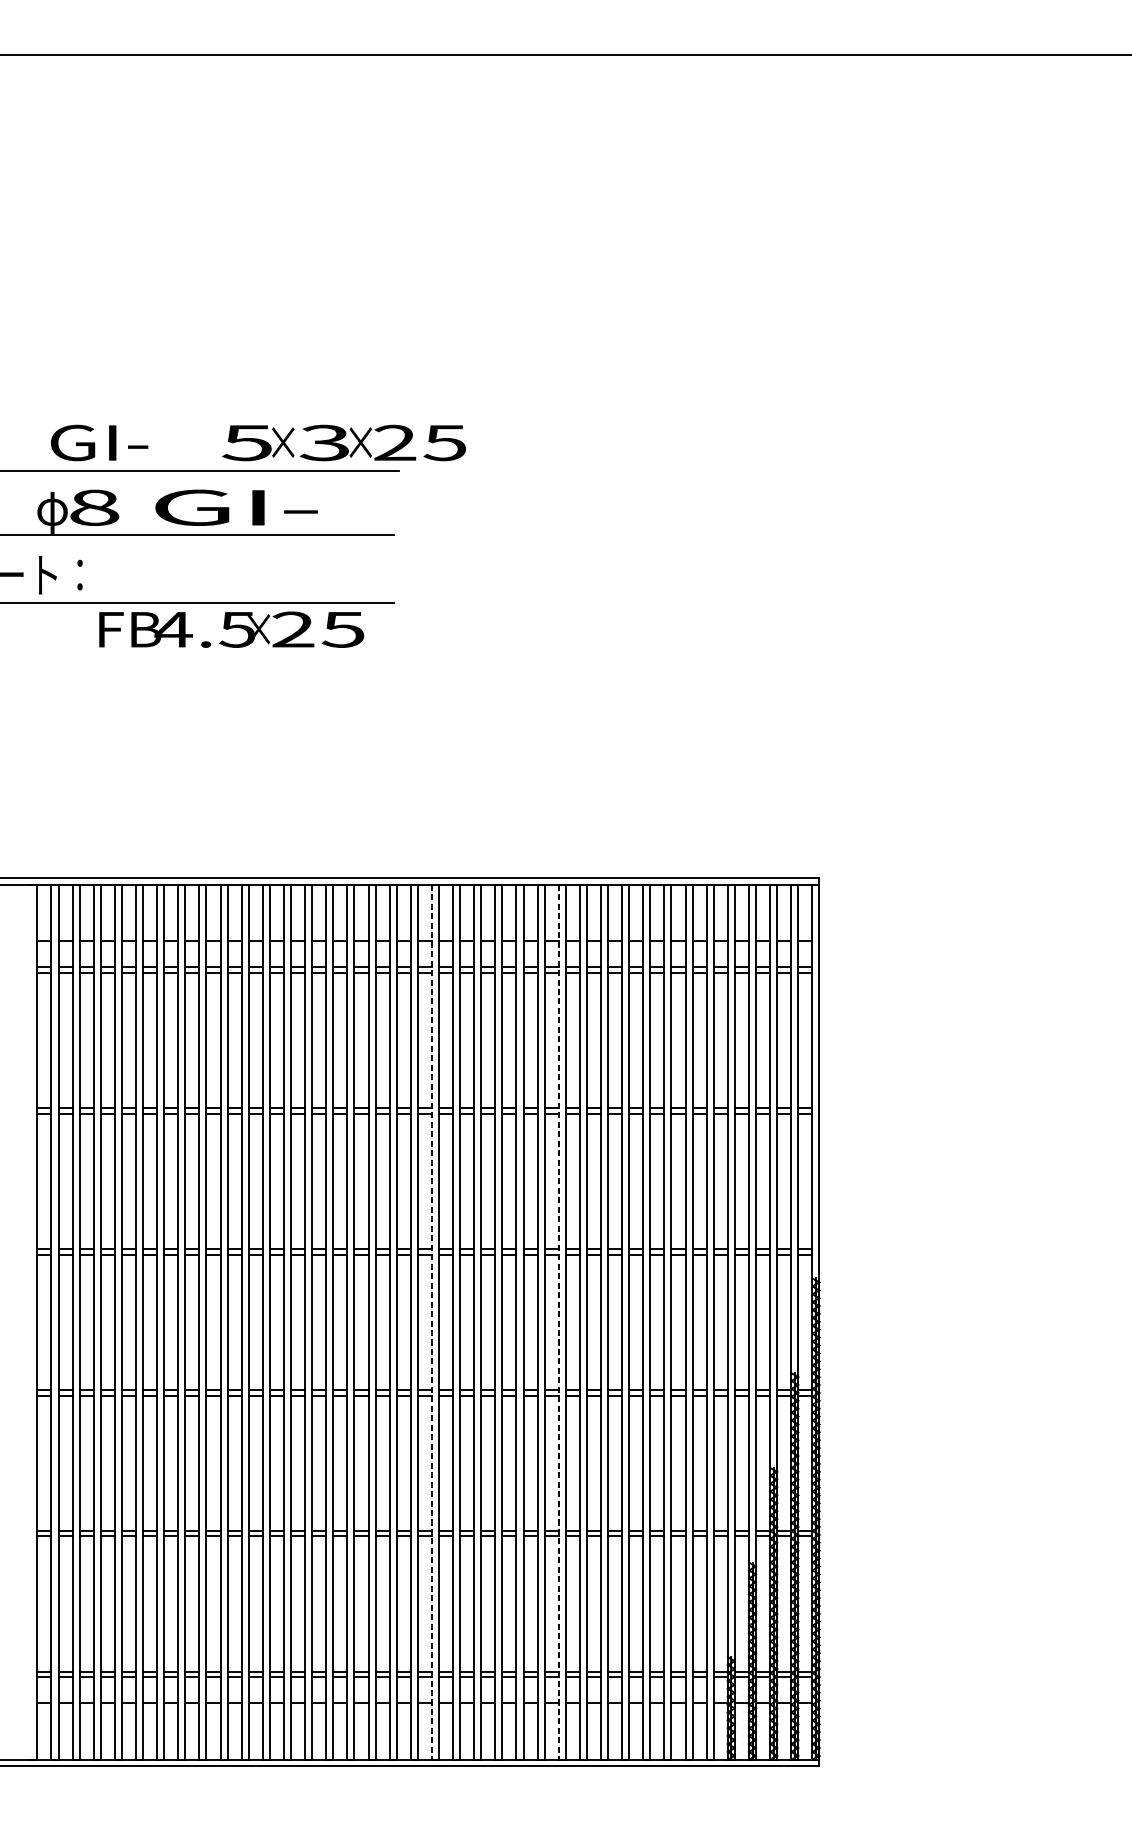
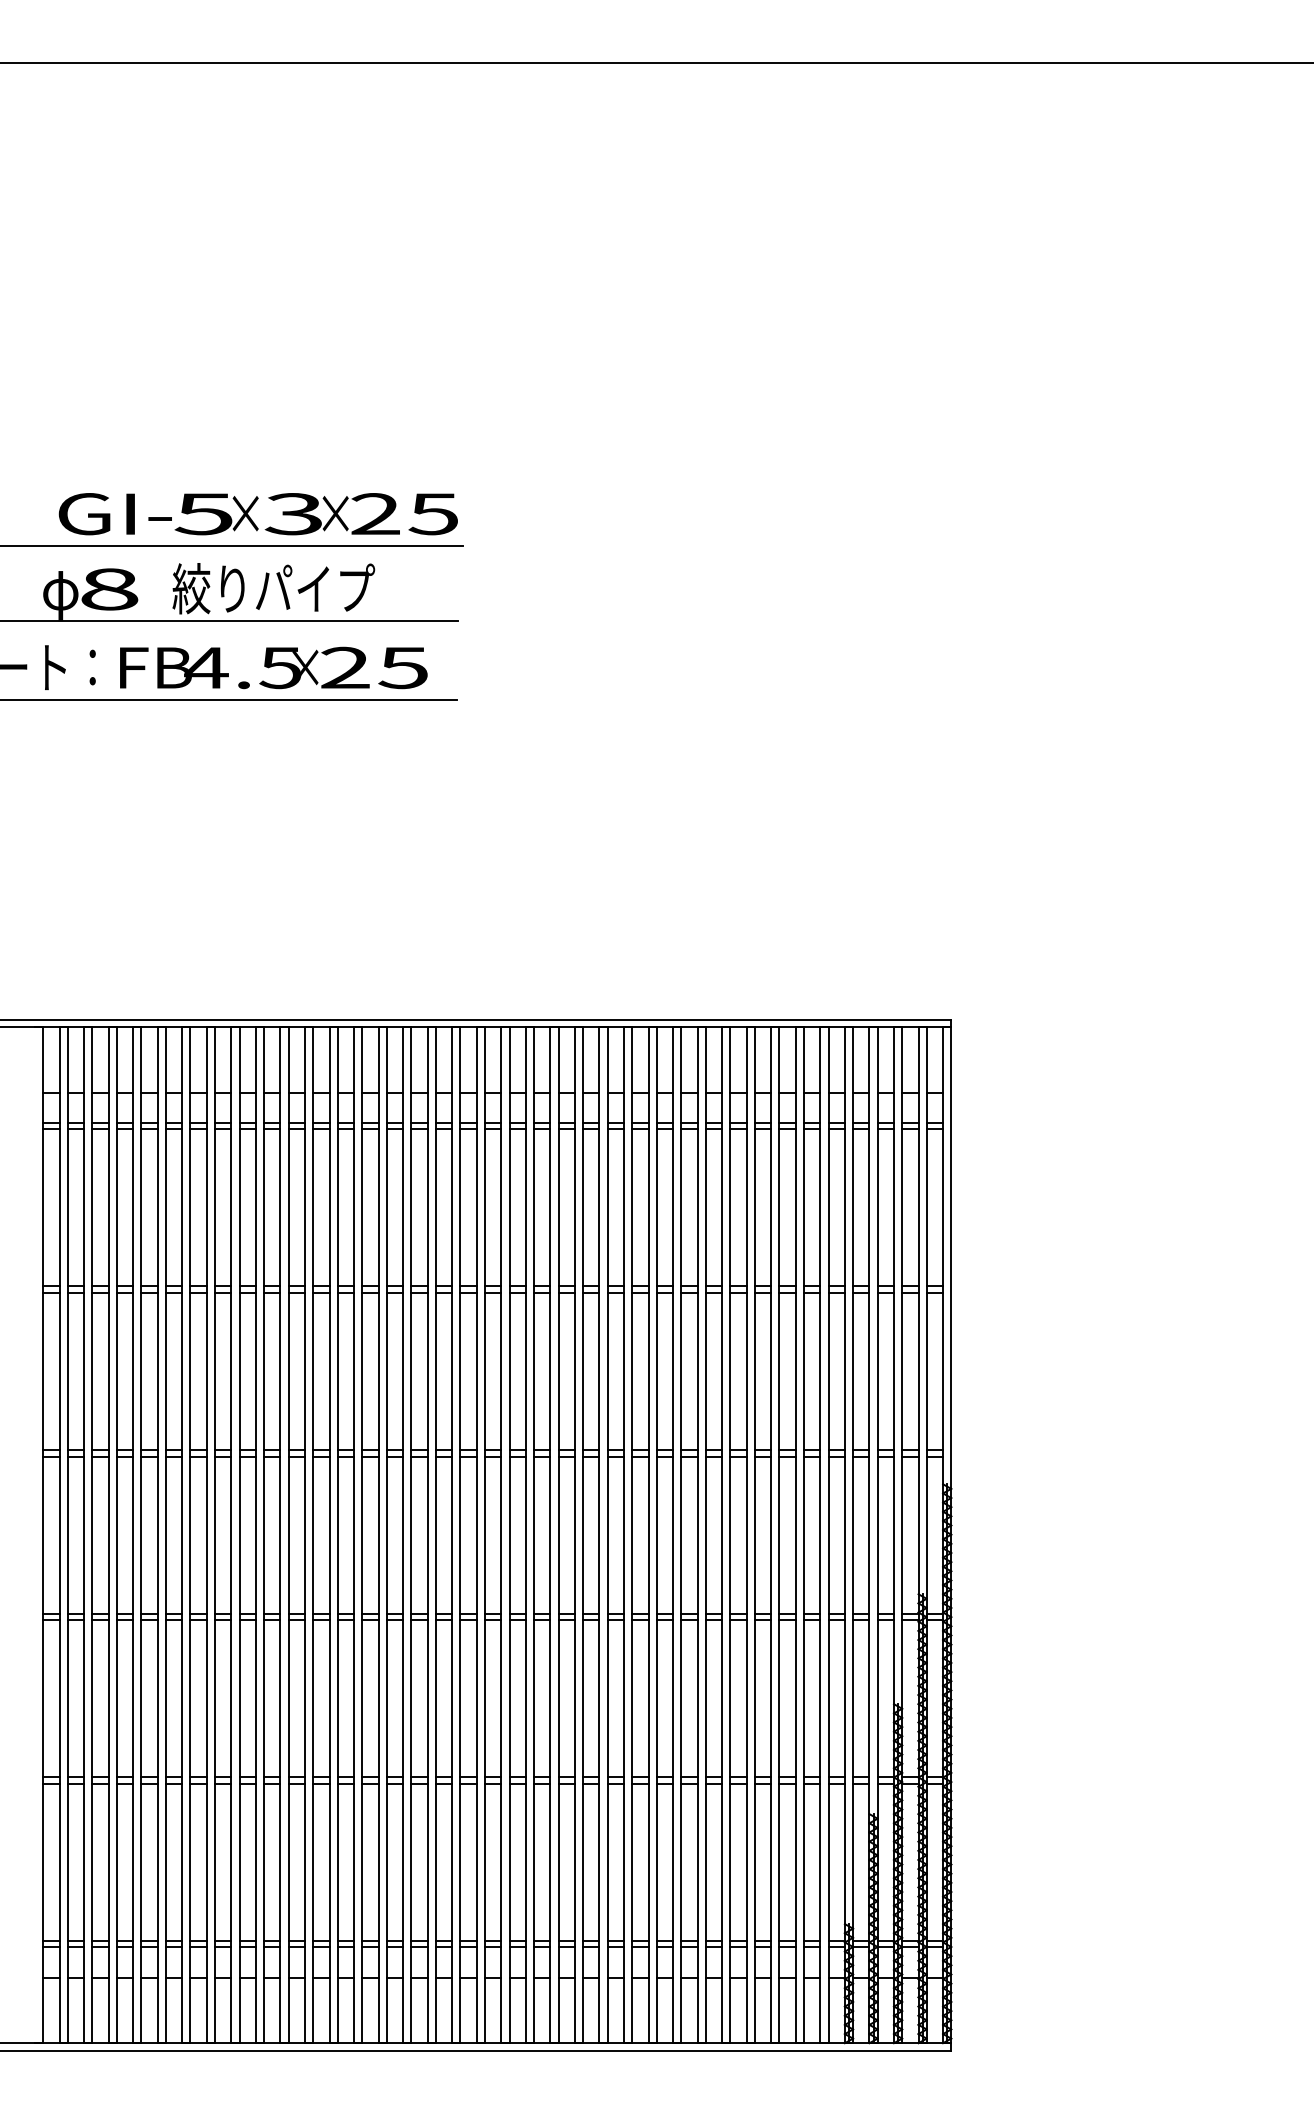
text: (343, 443) -> (315, 514), moved
text: (235, 507) -> (273, 588), GI- -> 絞りパイプ
text: (231, 629) -> (273, 667), moved
line: (432, 1322) -> (501, 1535), dashed -> solid
line: (558, 1322) -> (648, 1535), dashed -> solid

